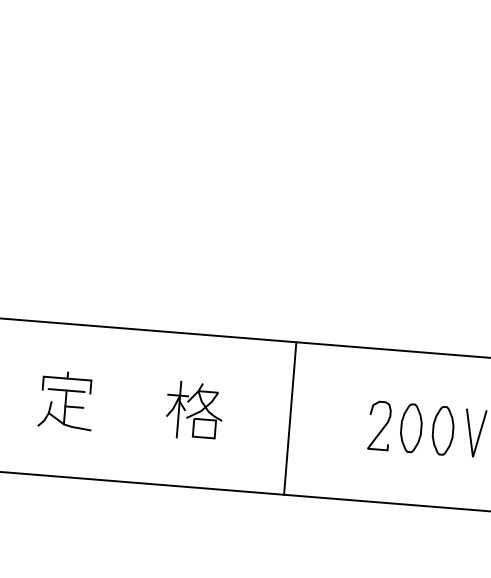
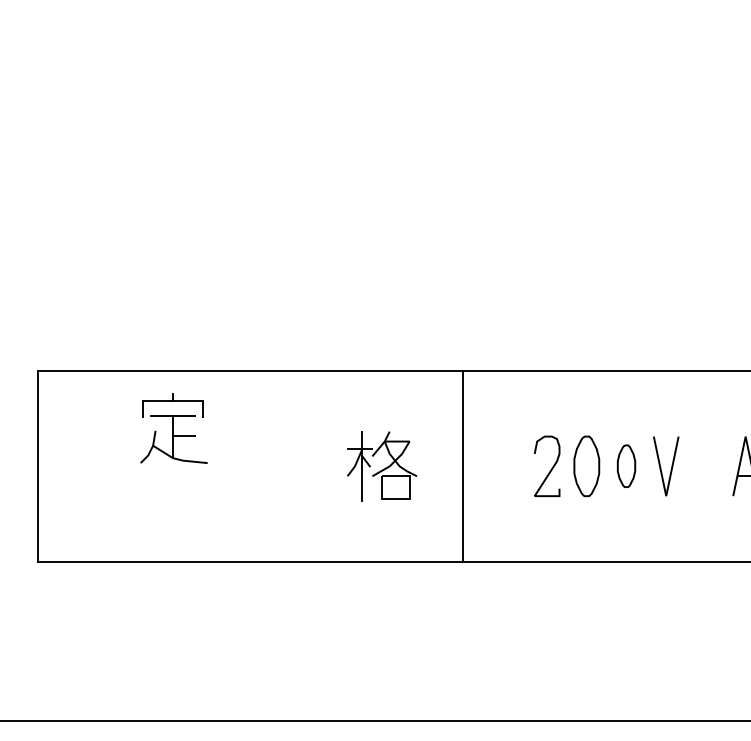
part: (66, 400) -> (173, 428), moved
part: (195, 410) -> (382, 466), moved
line: (290, 418) -> (463, 466), moved
part: (443, 430) -> (626, 465), size x0.7

